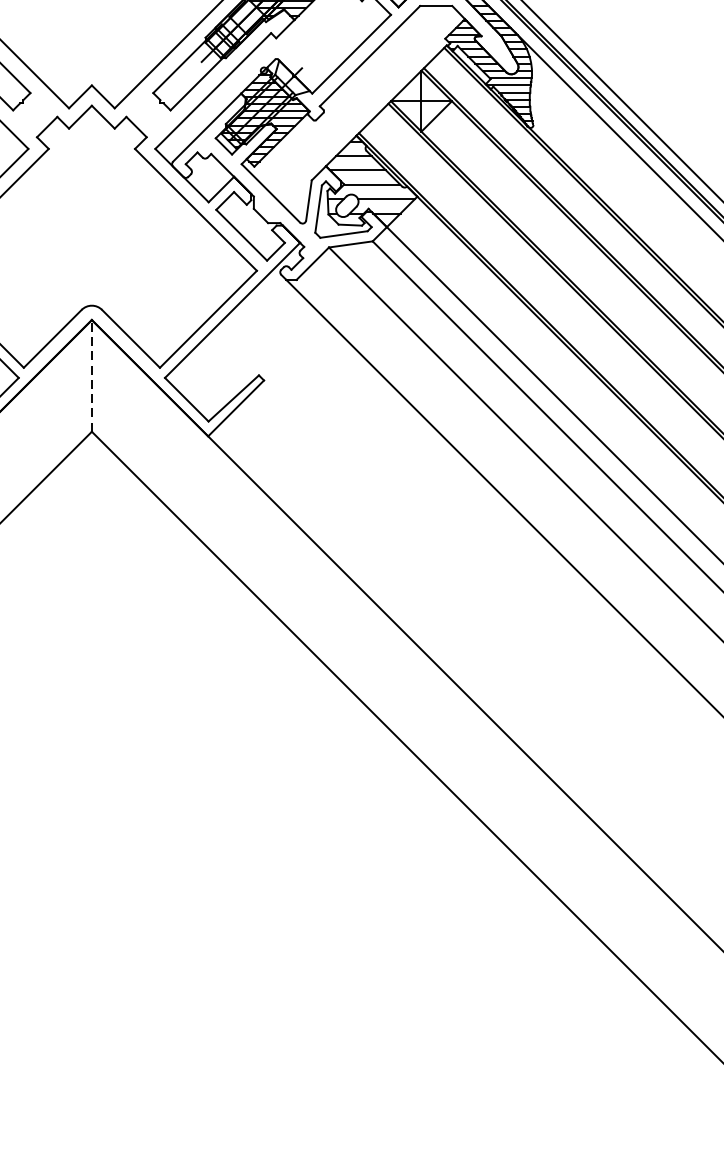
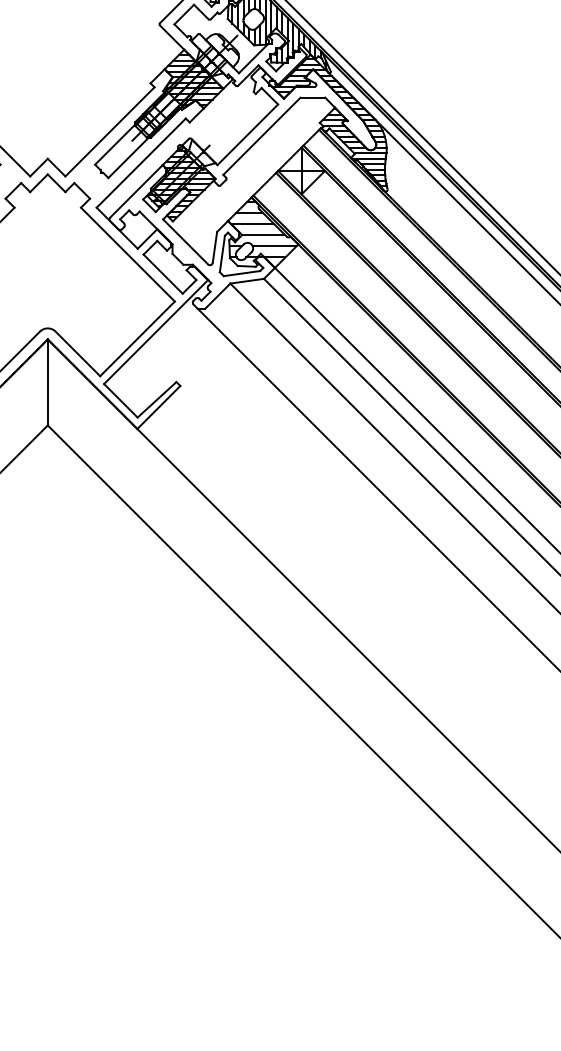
line: (91, 374) -> (47, 381), dashed -> solid

